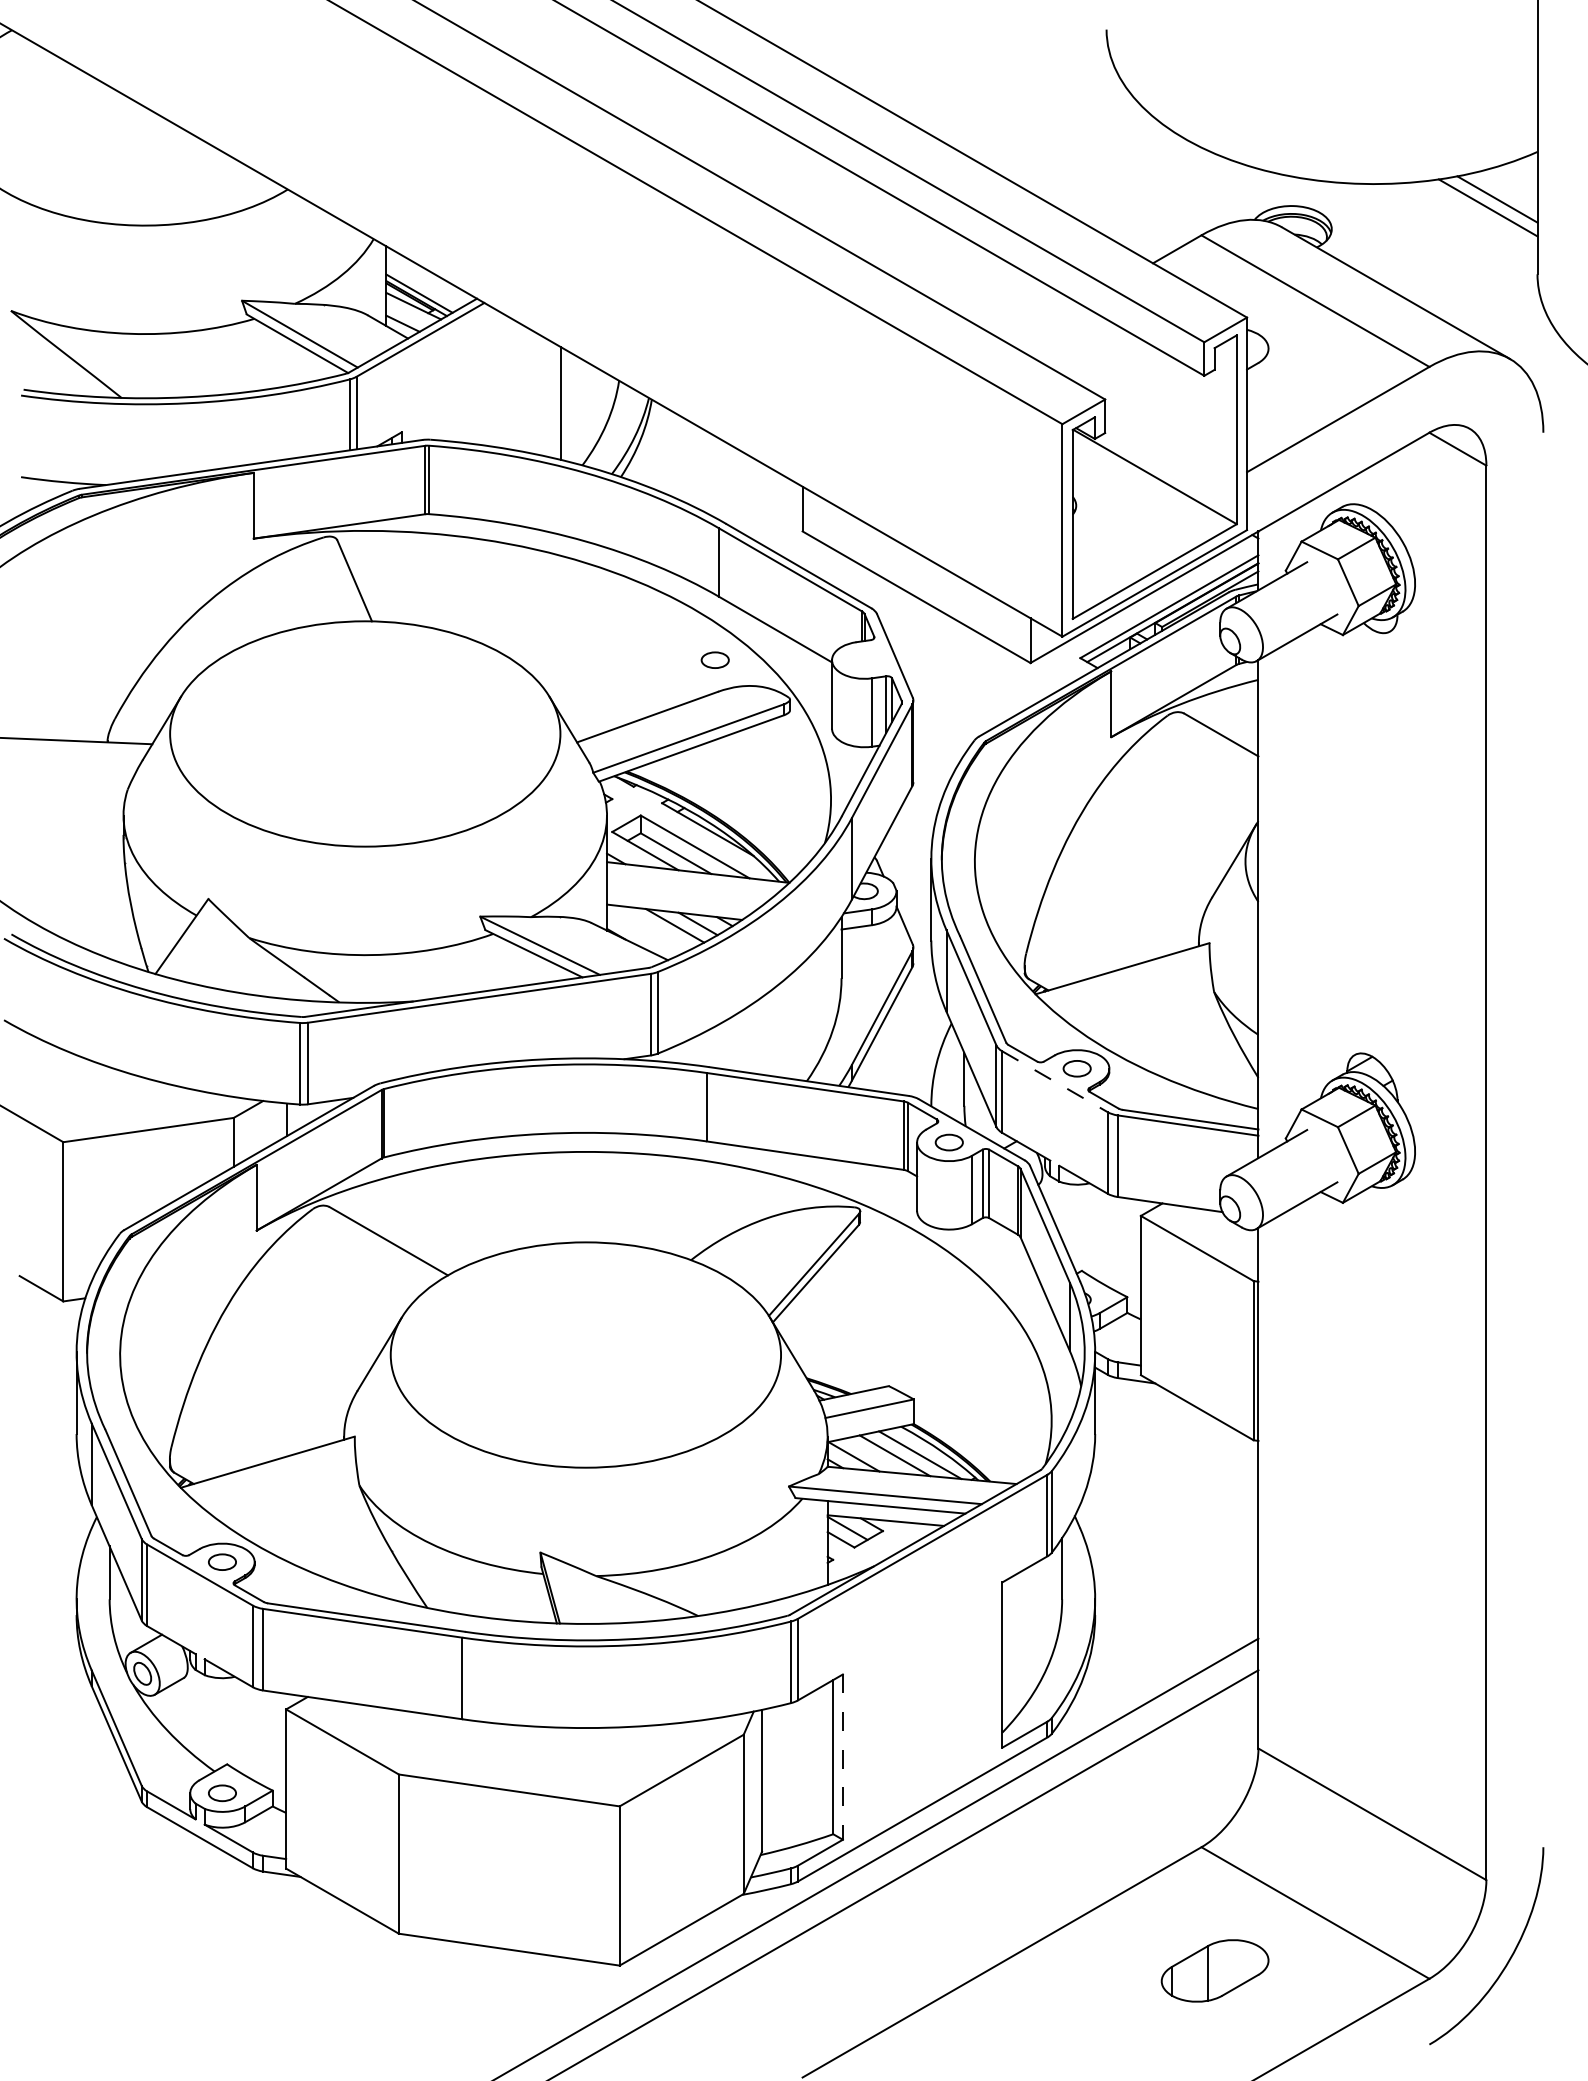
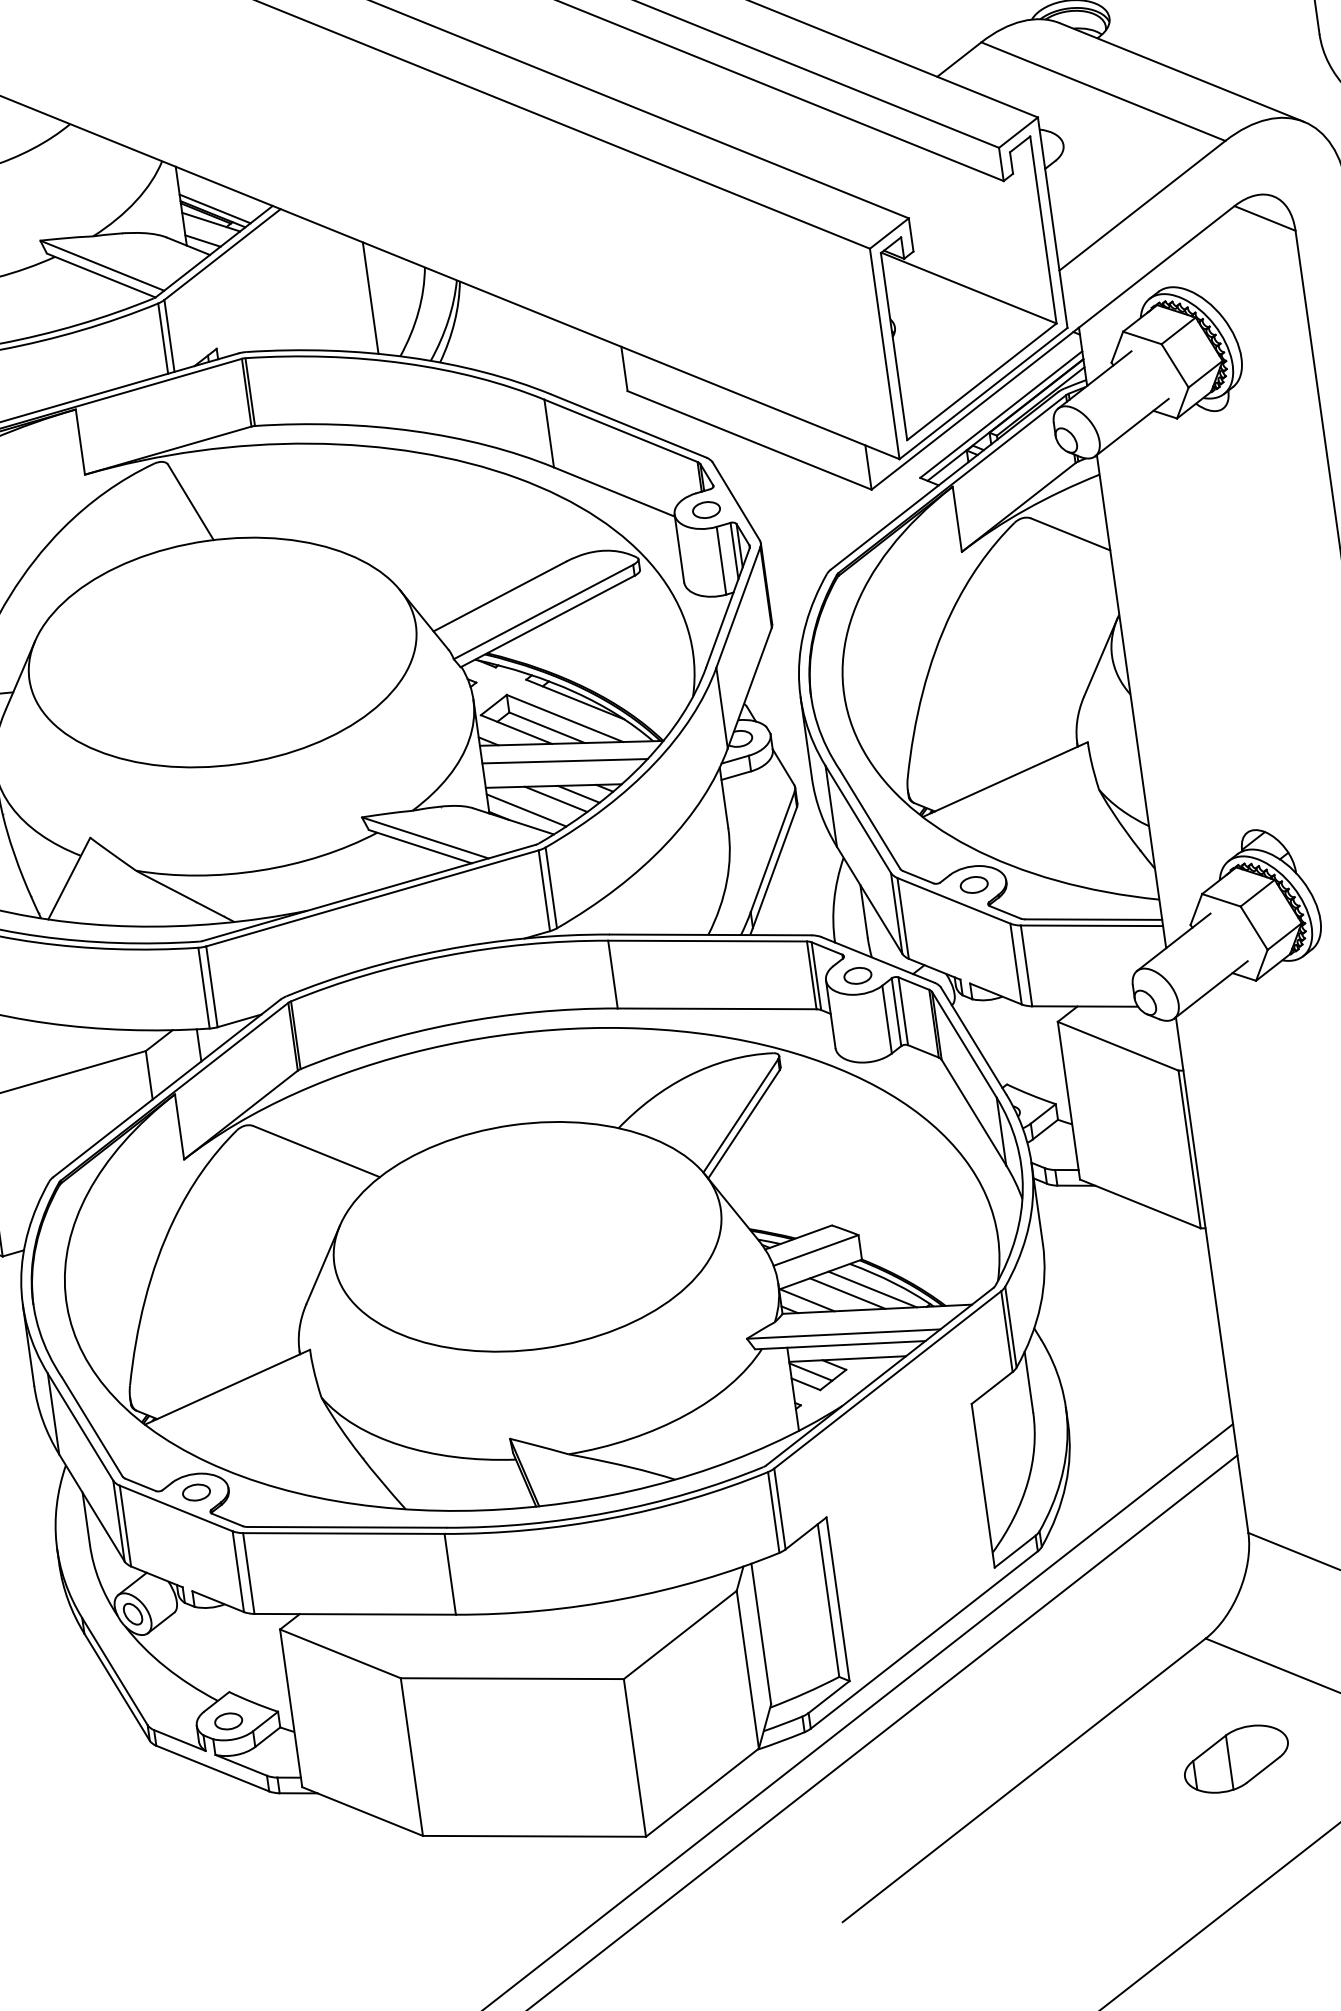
part: (714, 659) -> (705, 509), moved
line: (689, 888) -> (565, 760), added
line: (644, 932) -> (526, 810), added
line: (1054, 1081) -> (953, 900), dashed -> solid
line: (842, 1757) -> (837, 1599), dashed -> solid

